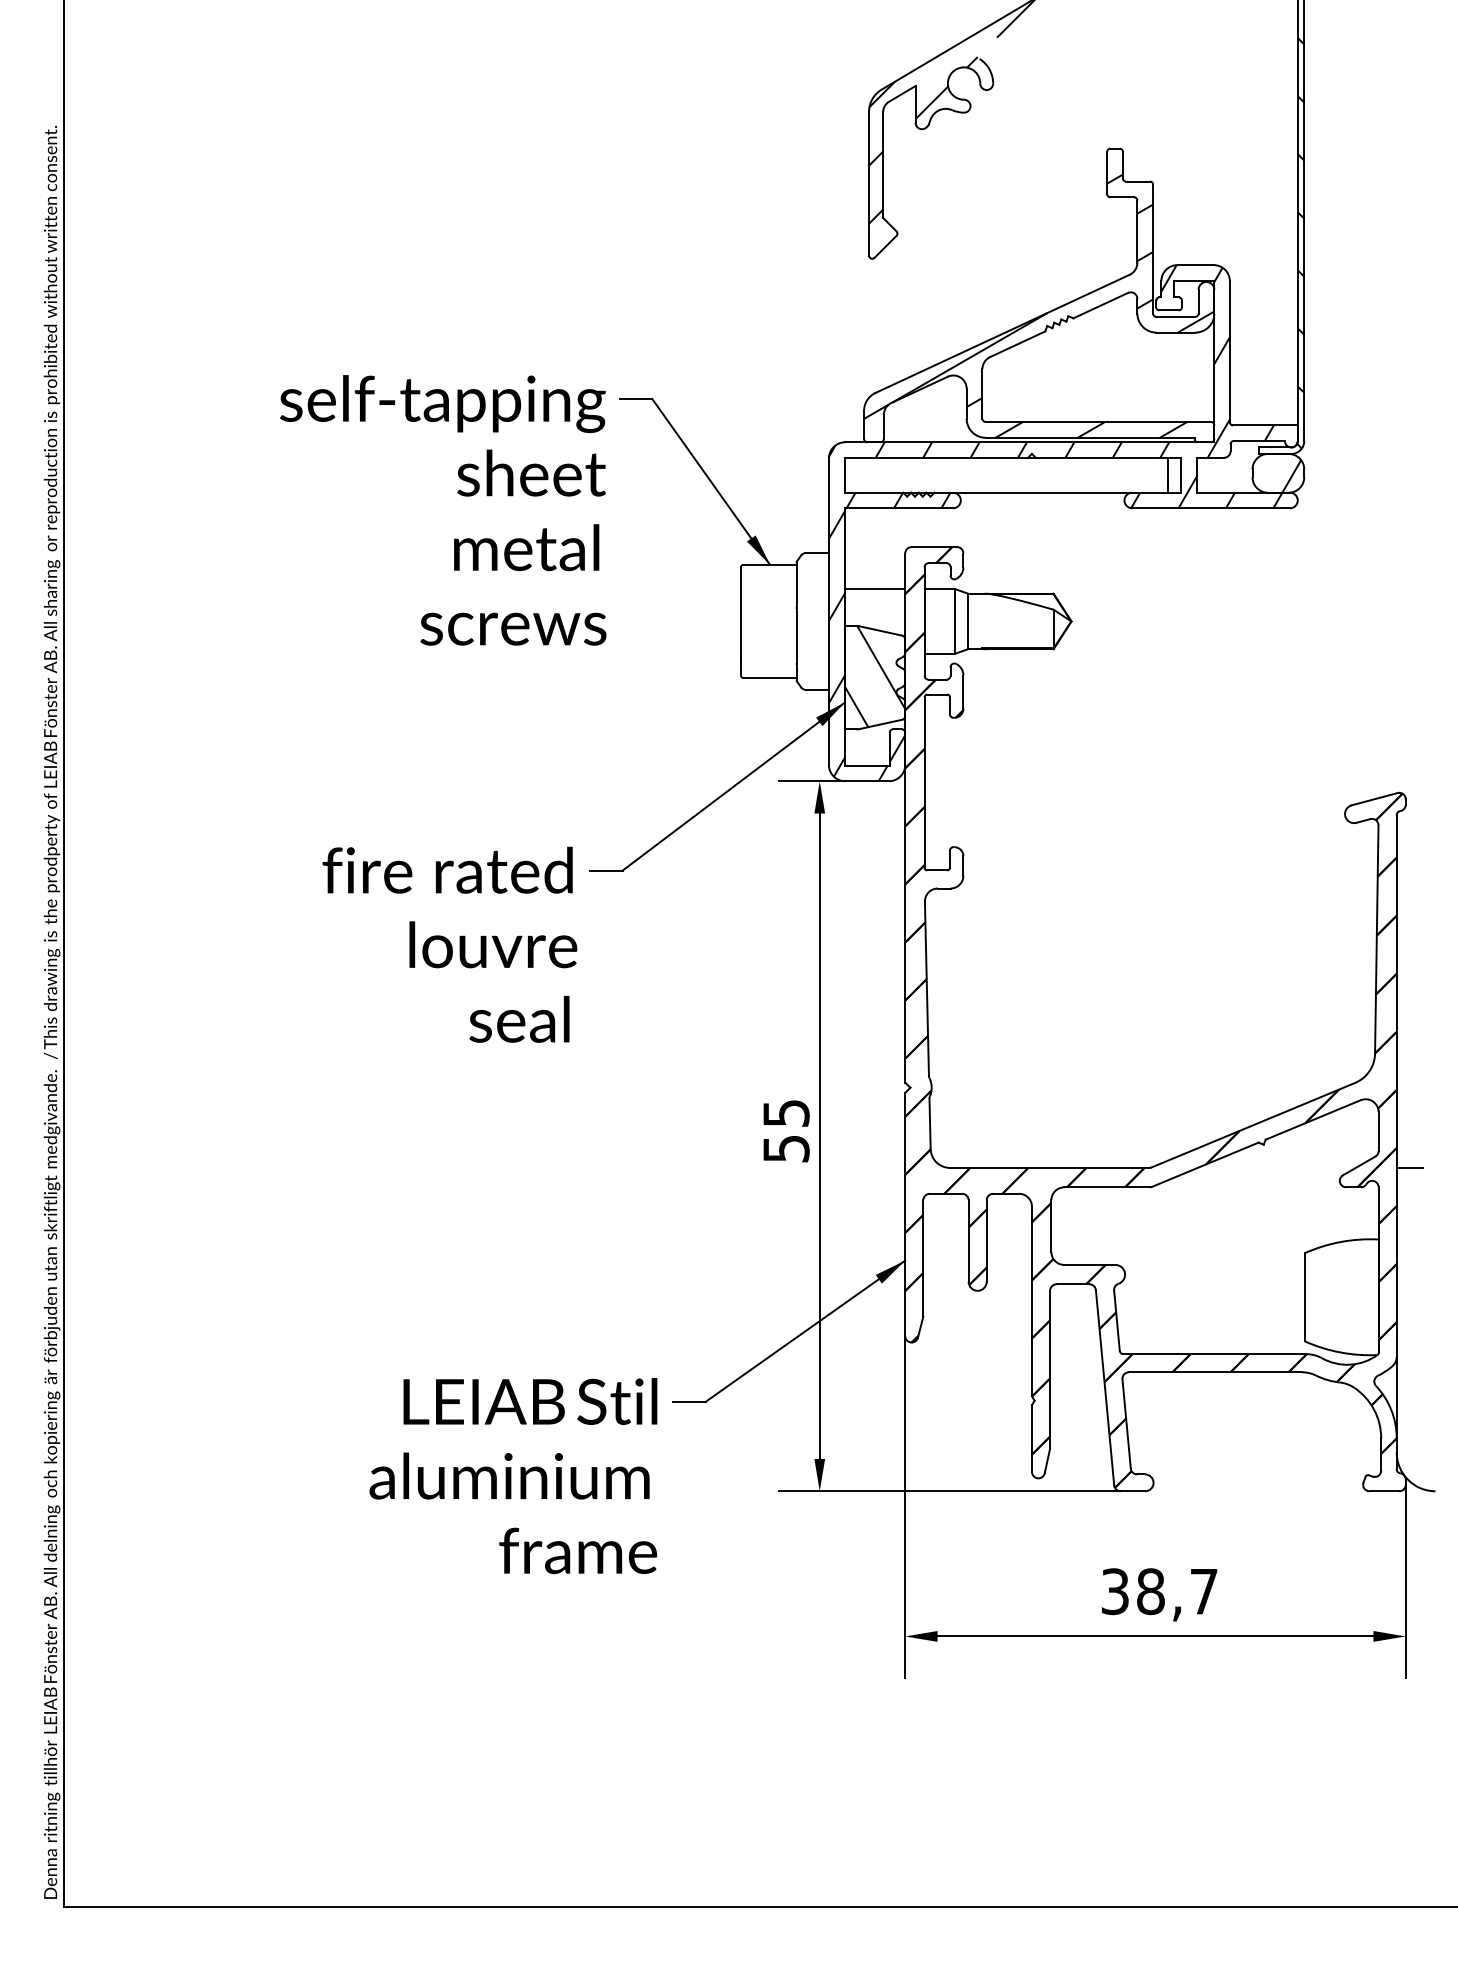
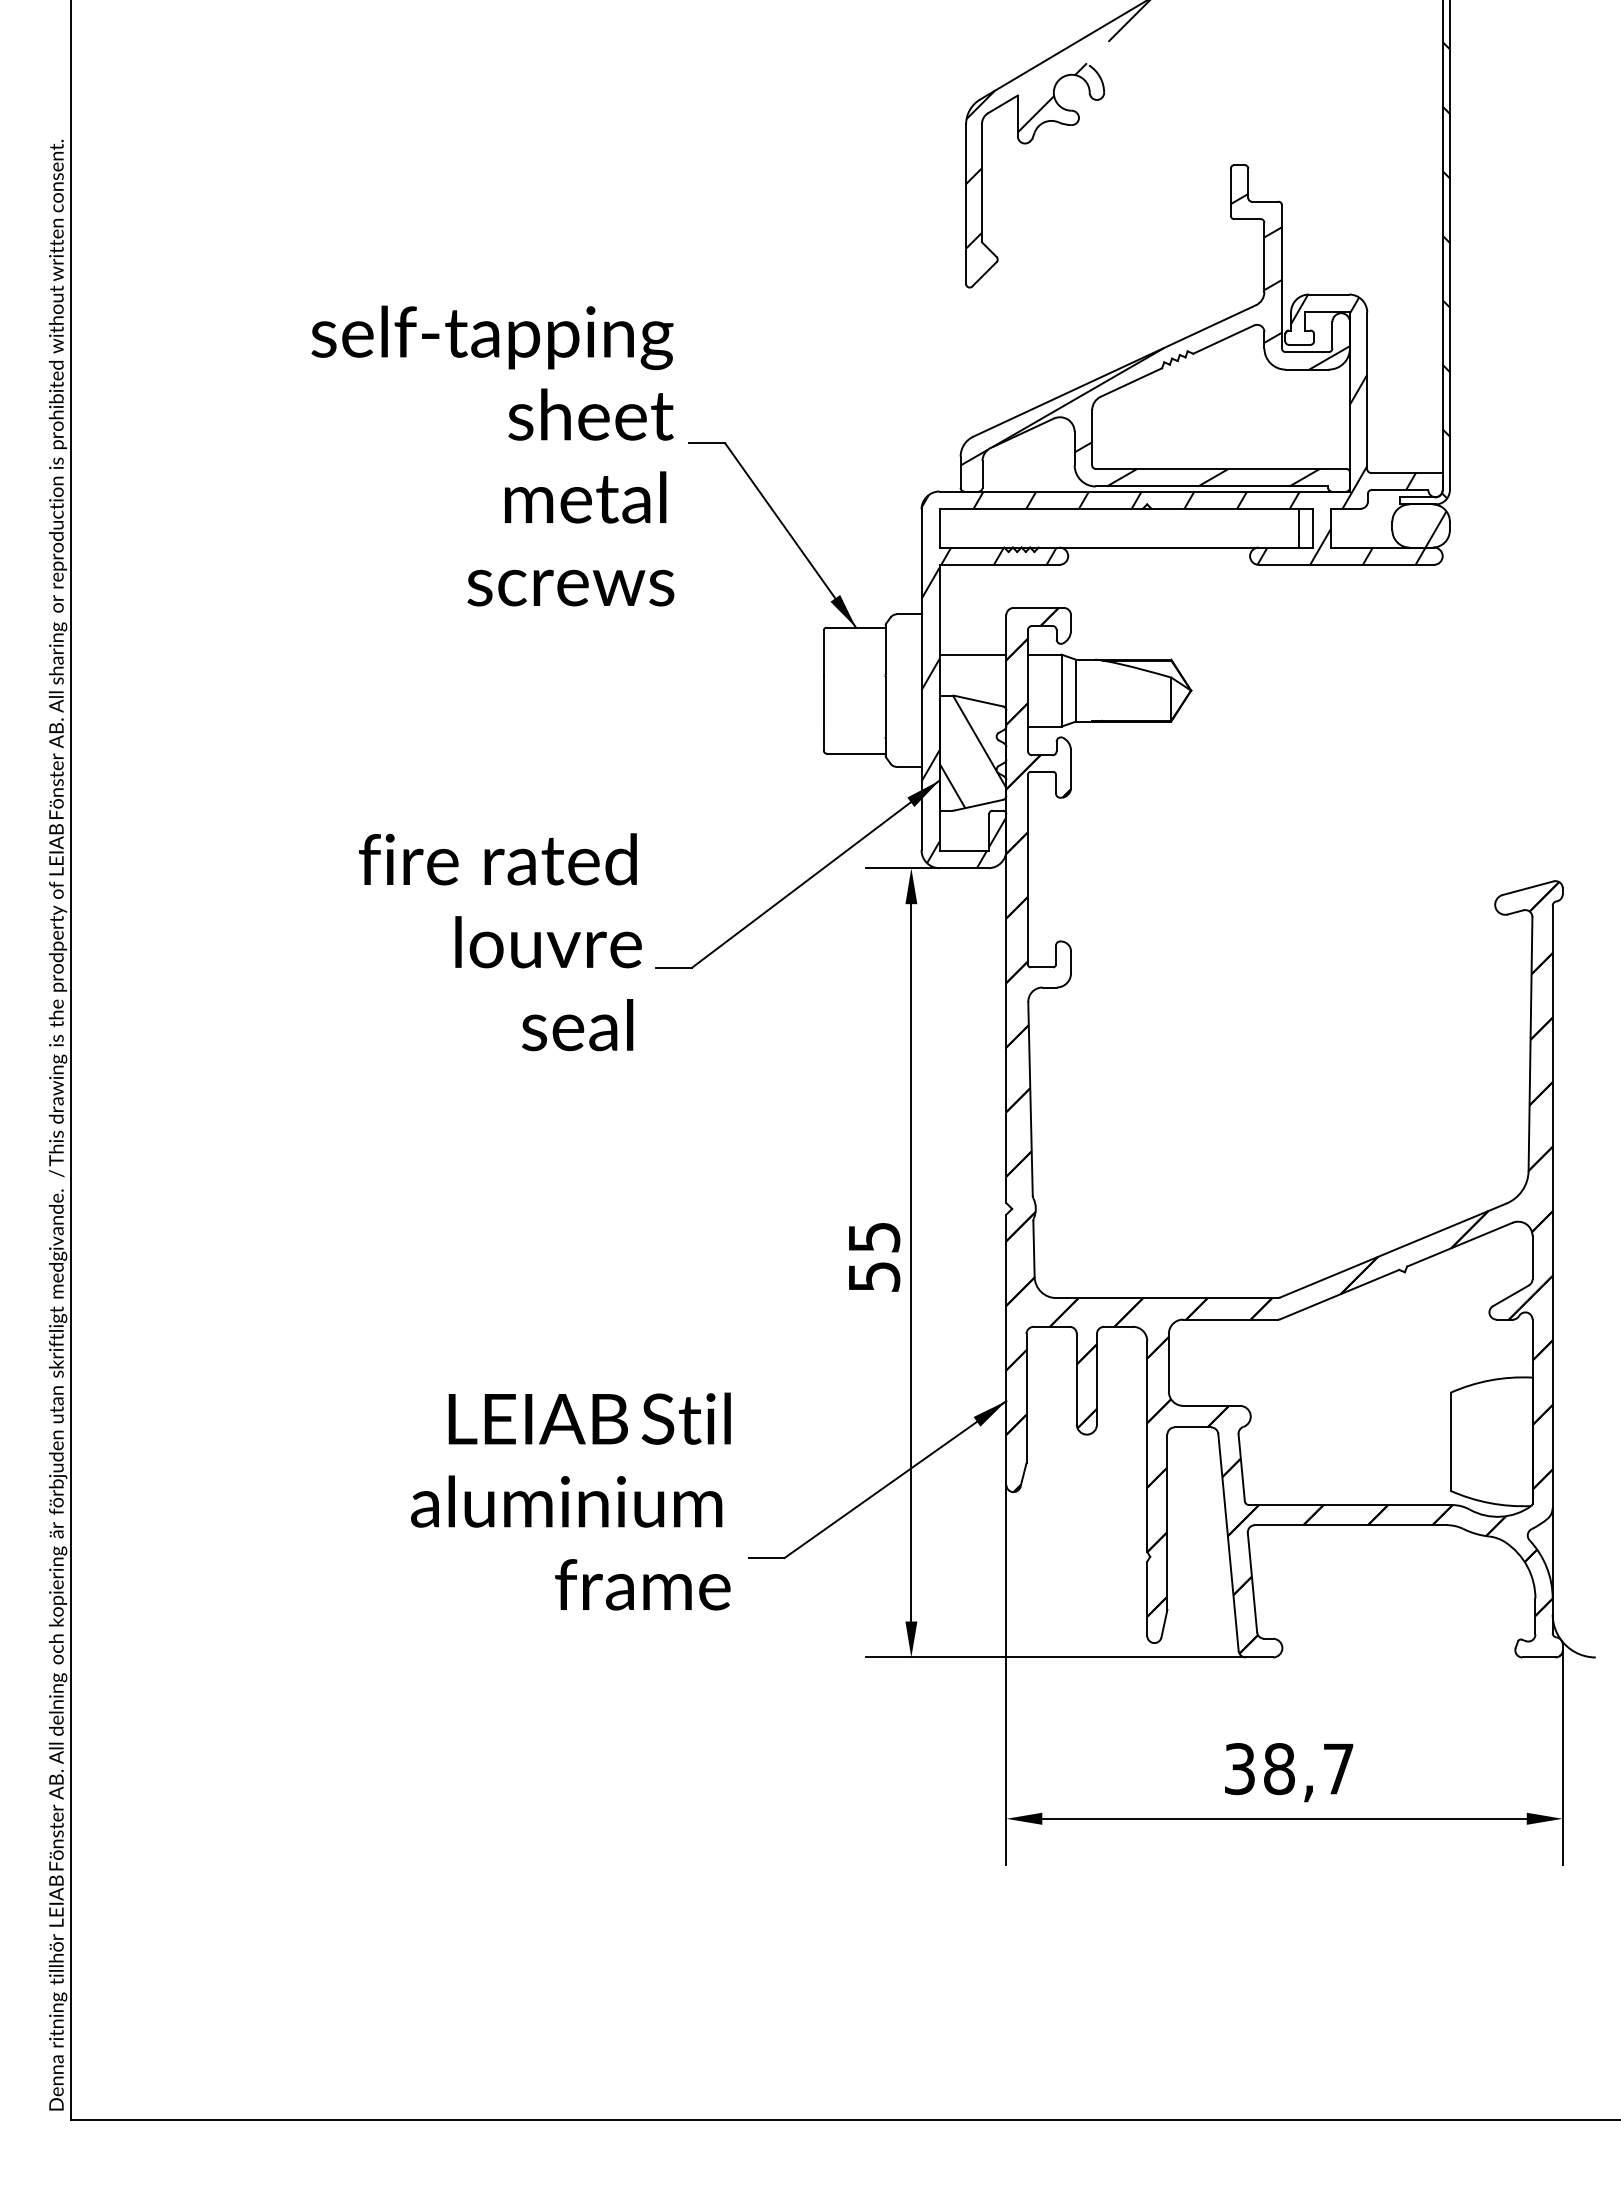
text: (443, 510) -> (493, 456), moved
text: (449, 944) -> (499, 941), moved
line: (1409, 1167) -> (1566, 1297), removed
text: (513, 1476) -> (570, 1502), moved

